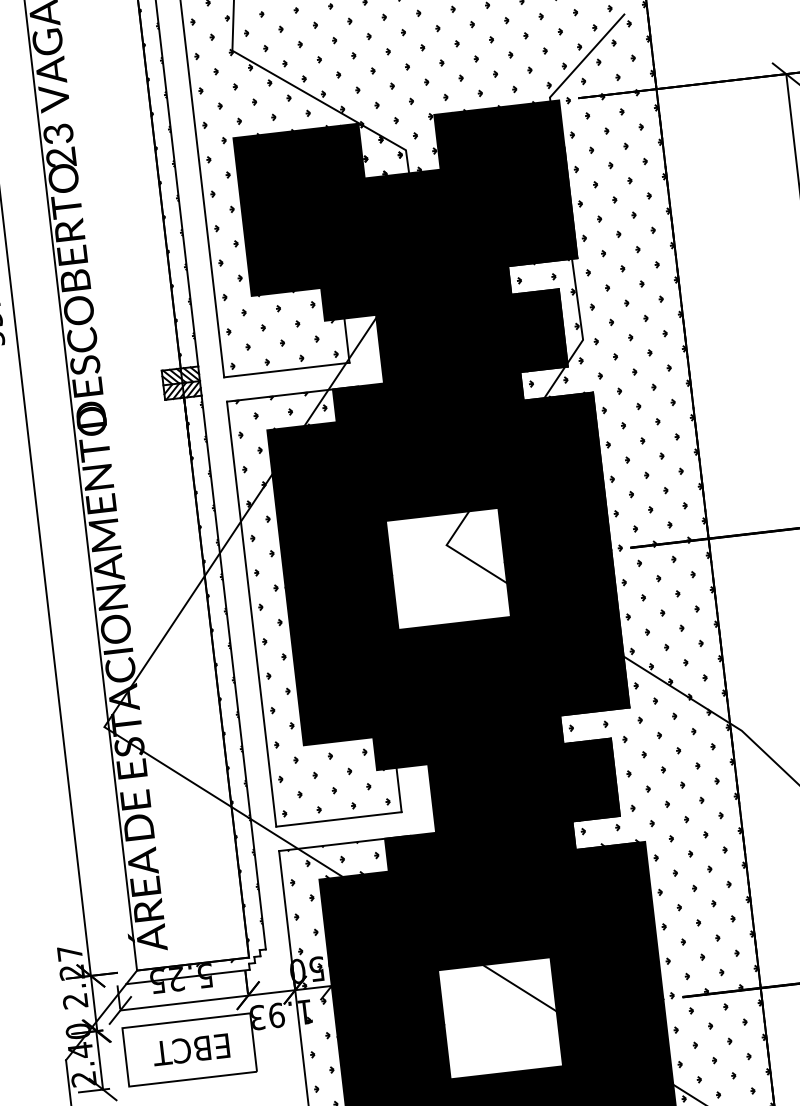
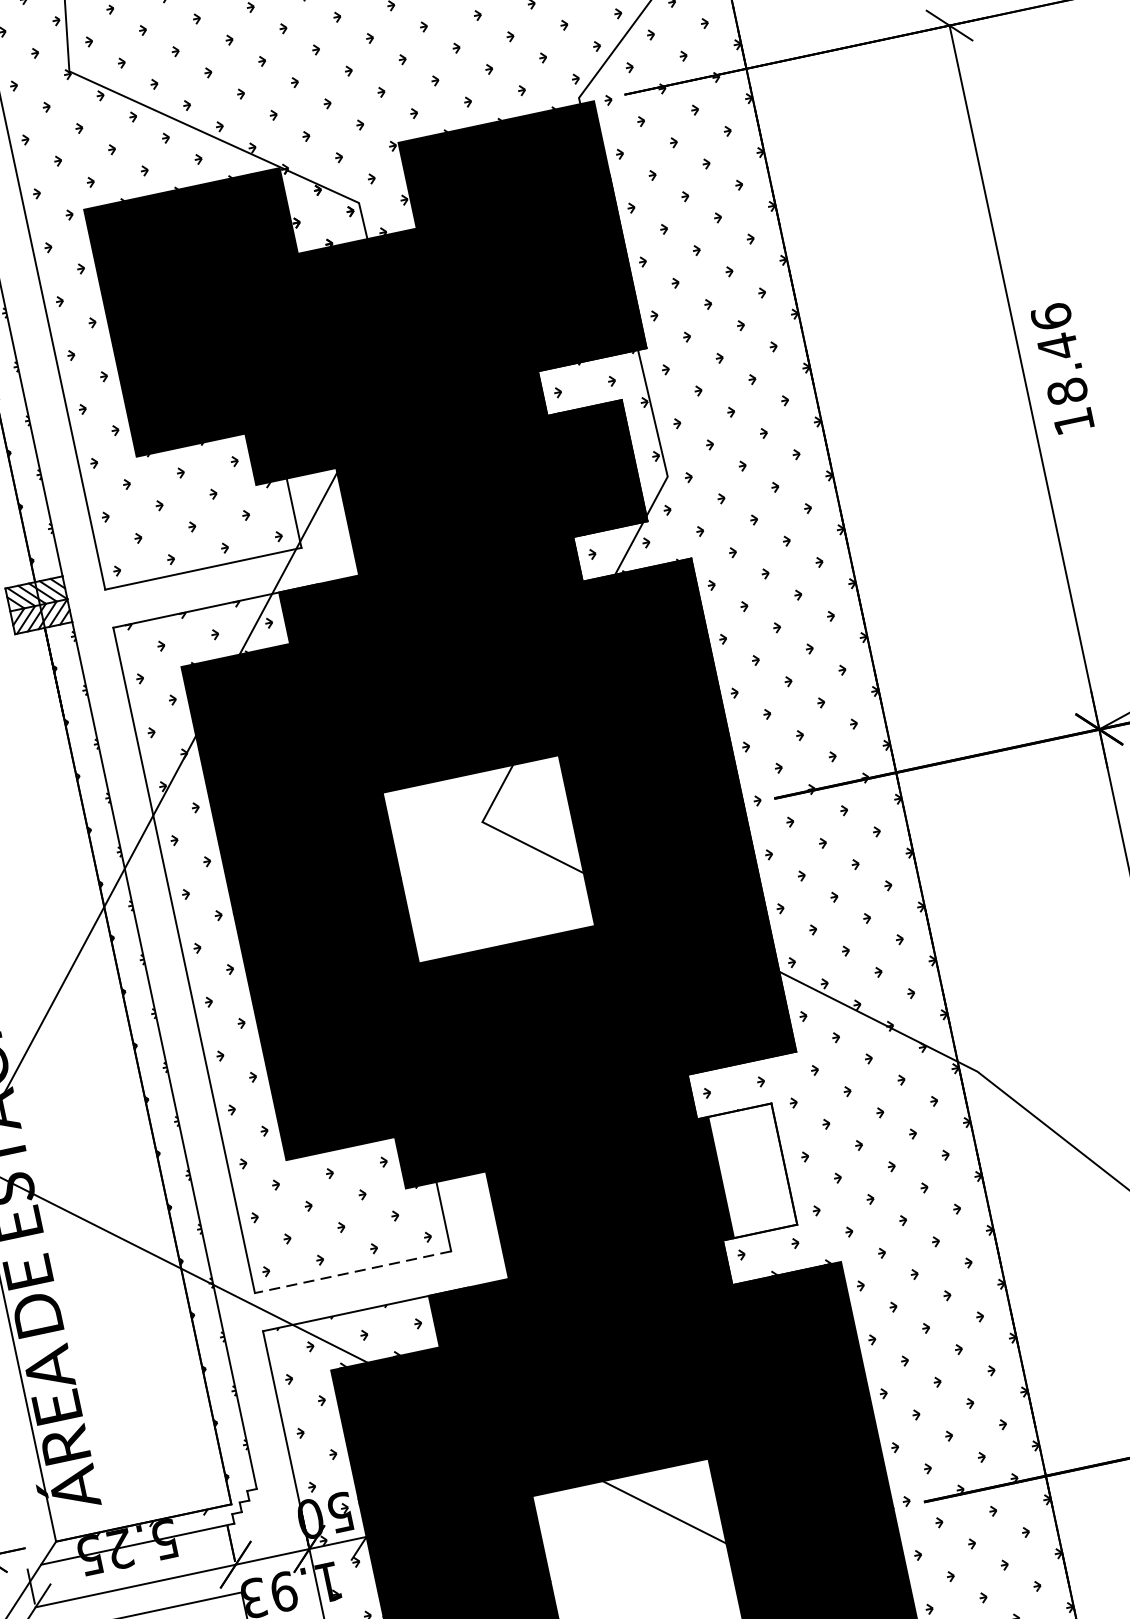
fill: (594, 779) -> (751, 1170), removed
line: (338, 819) -> (352, 1272), solid -> dashed

